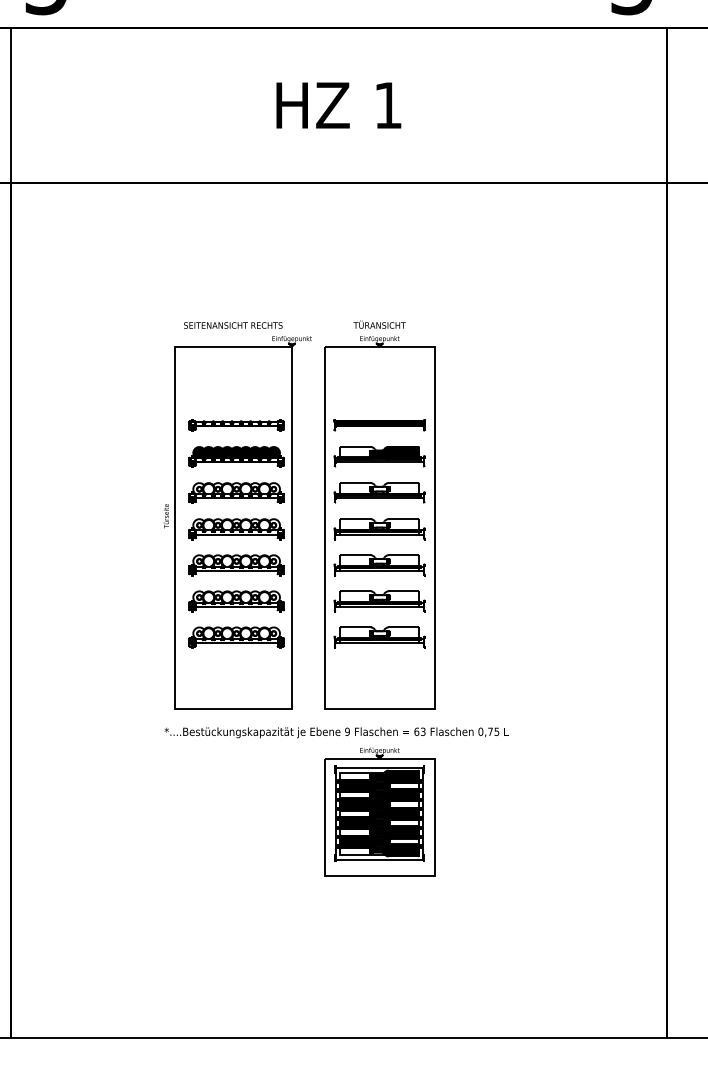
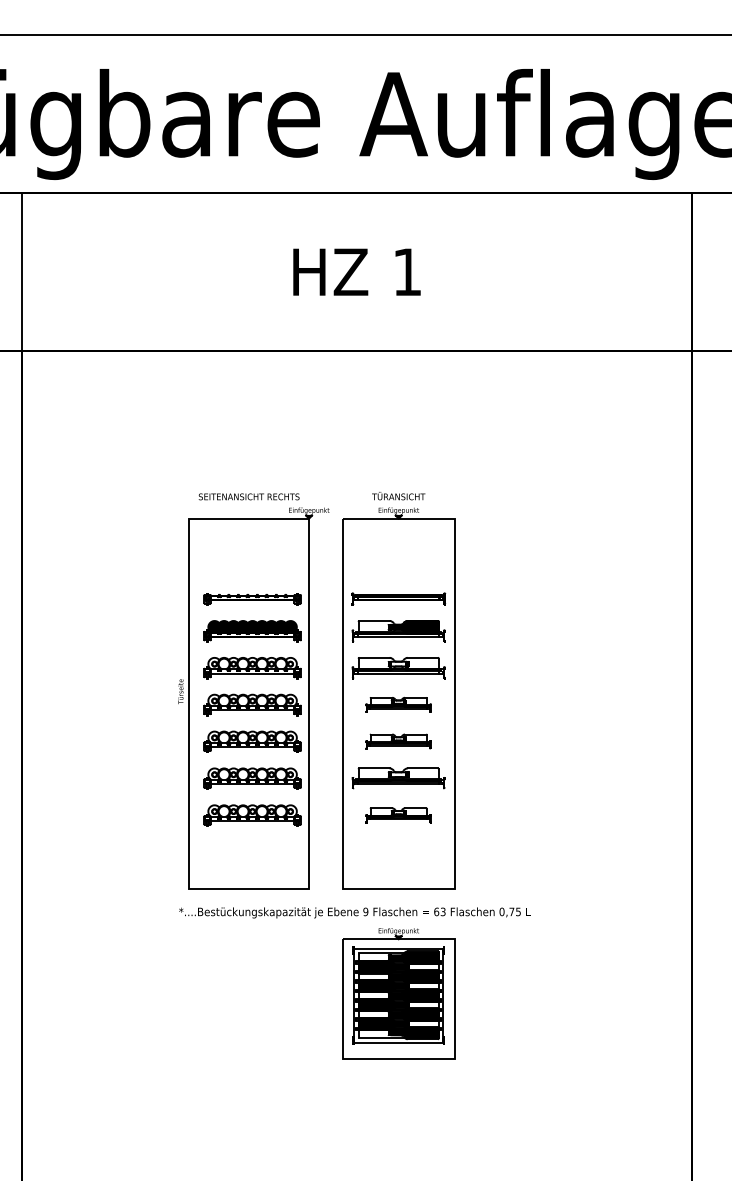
part: (379, 528) -> (398, 704), size x0.7
part: (379, 564) -> (398, 741), size x0.7
part: (379, 637) -> (398, 815), size x0.7

